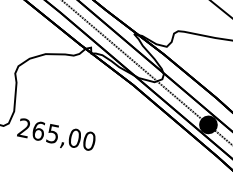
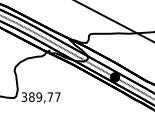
text: (55, 133) -> (40, 96), 265,00 -> 389,77

